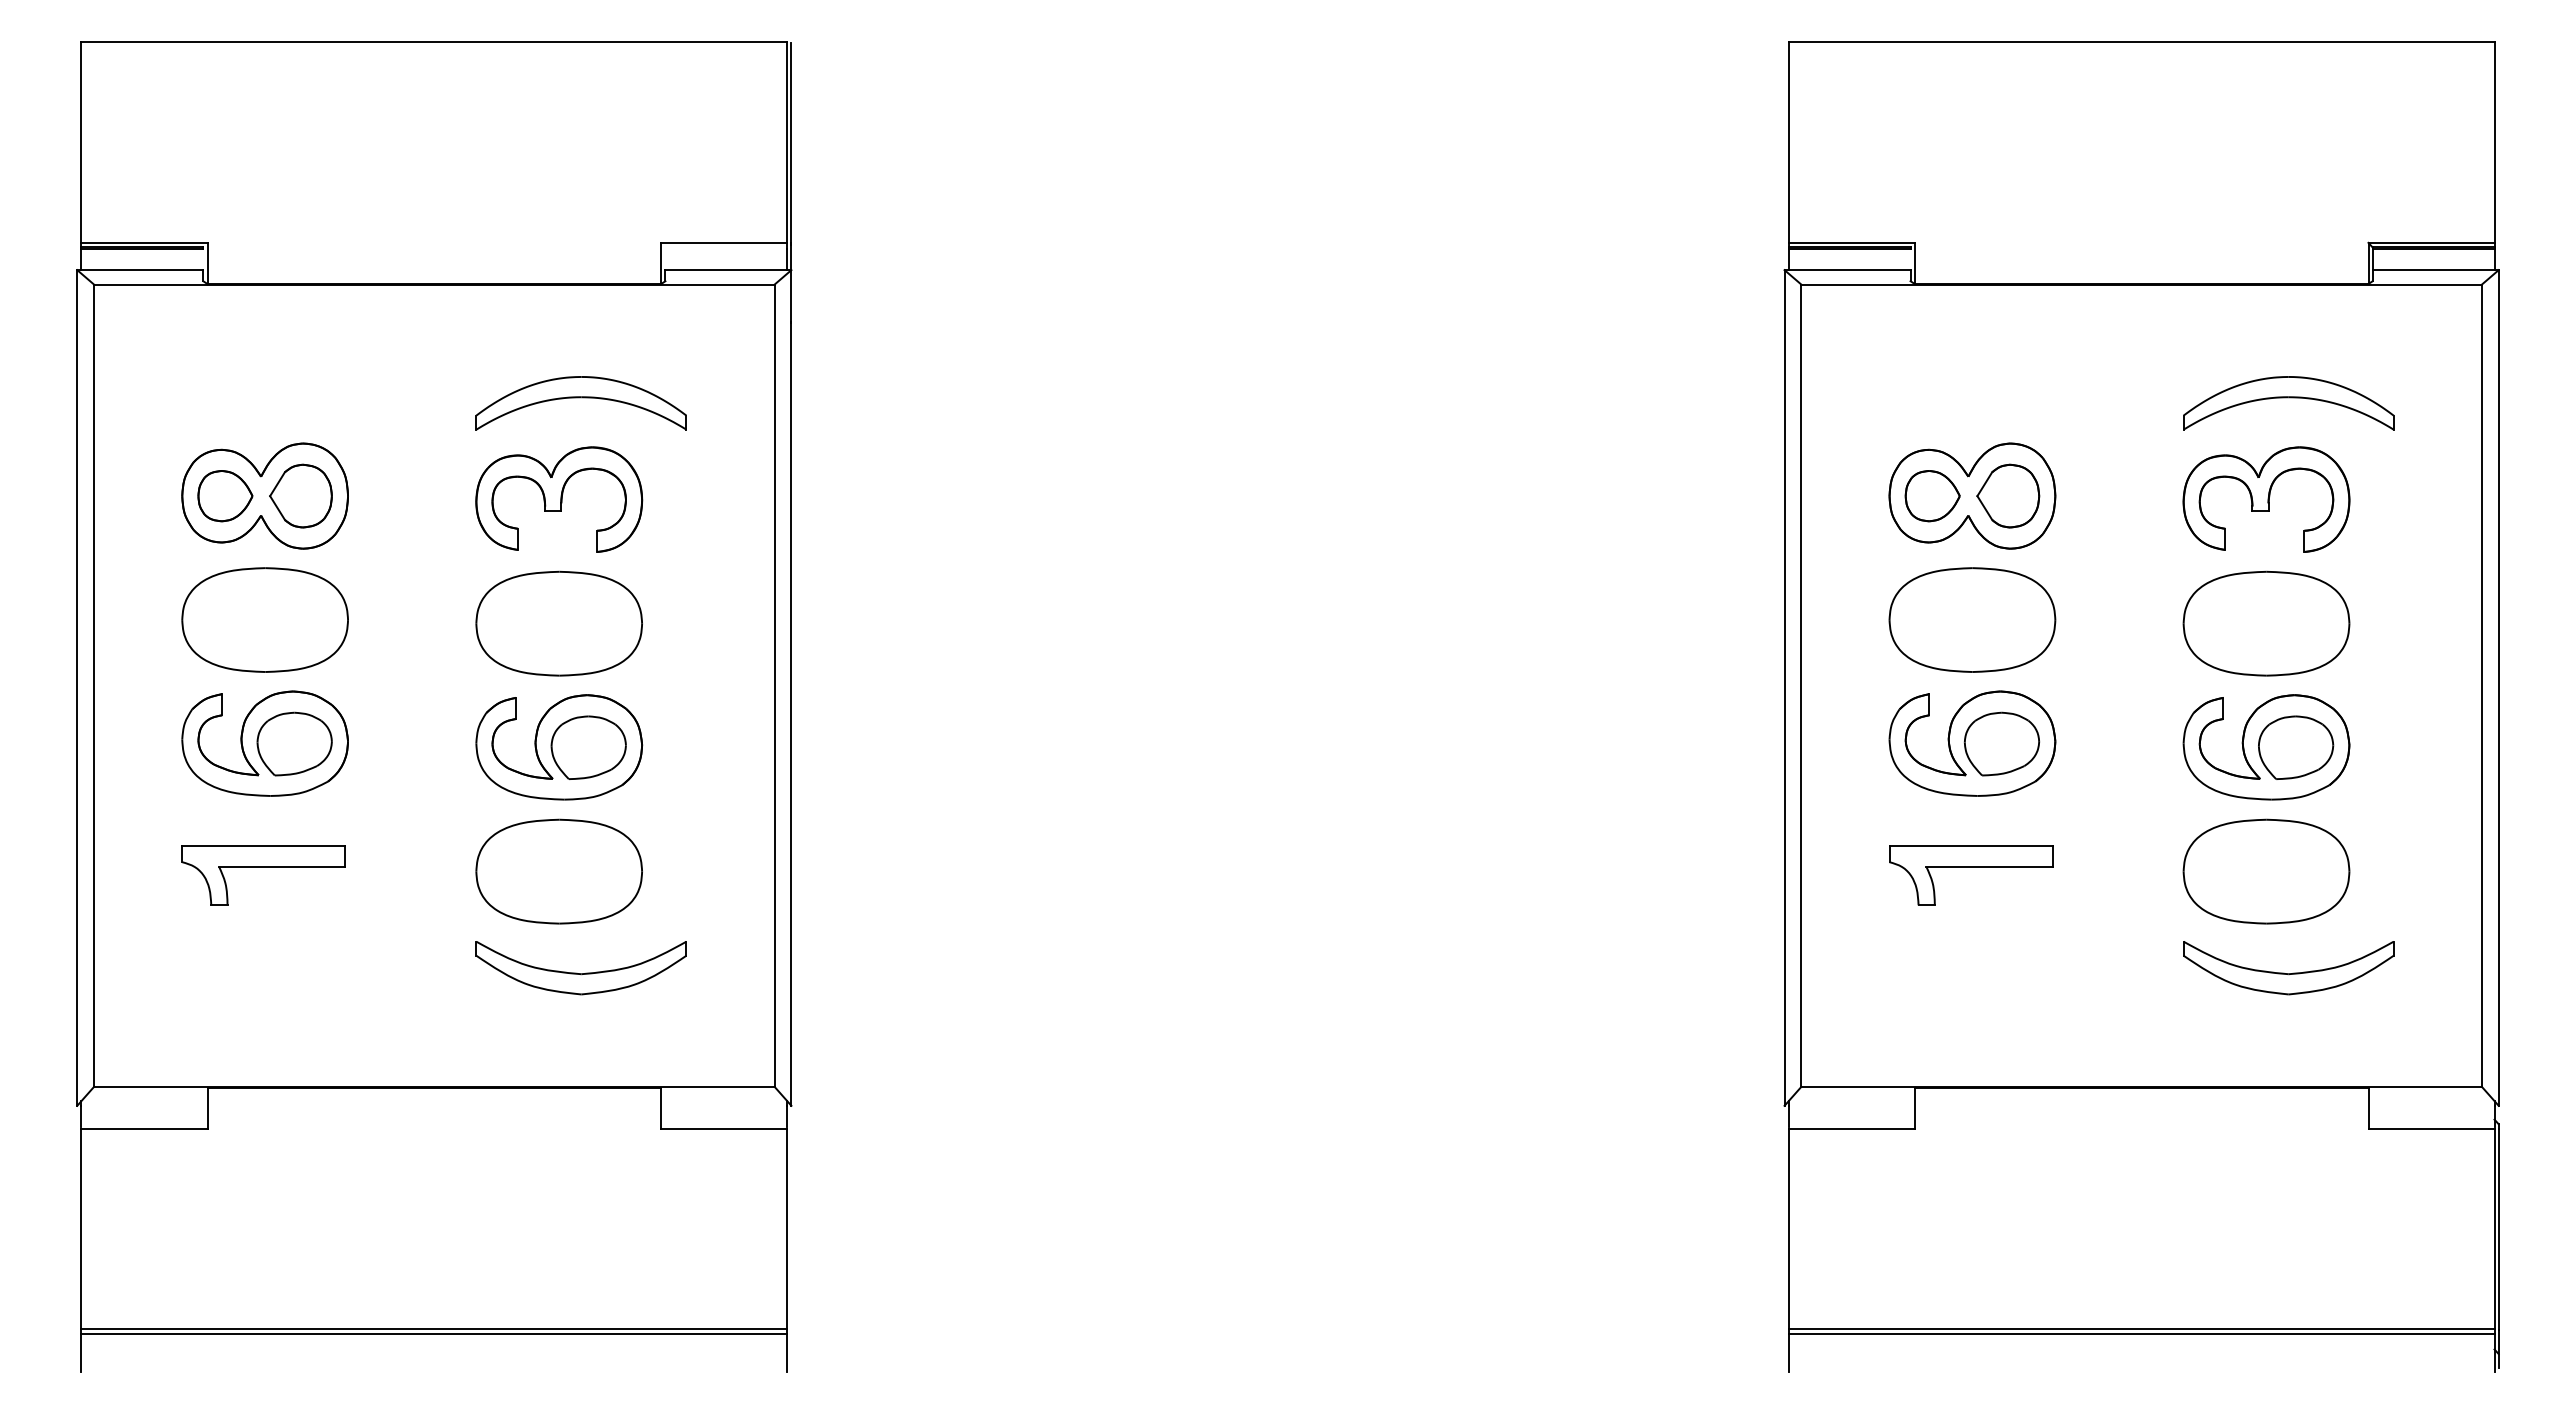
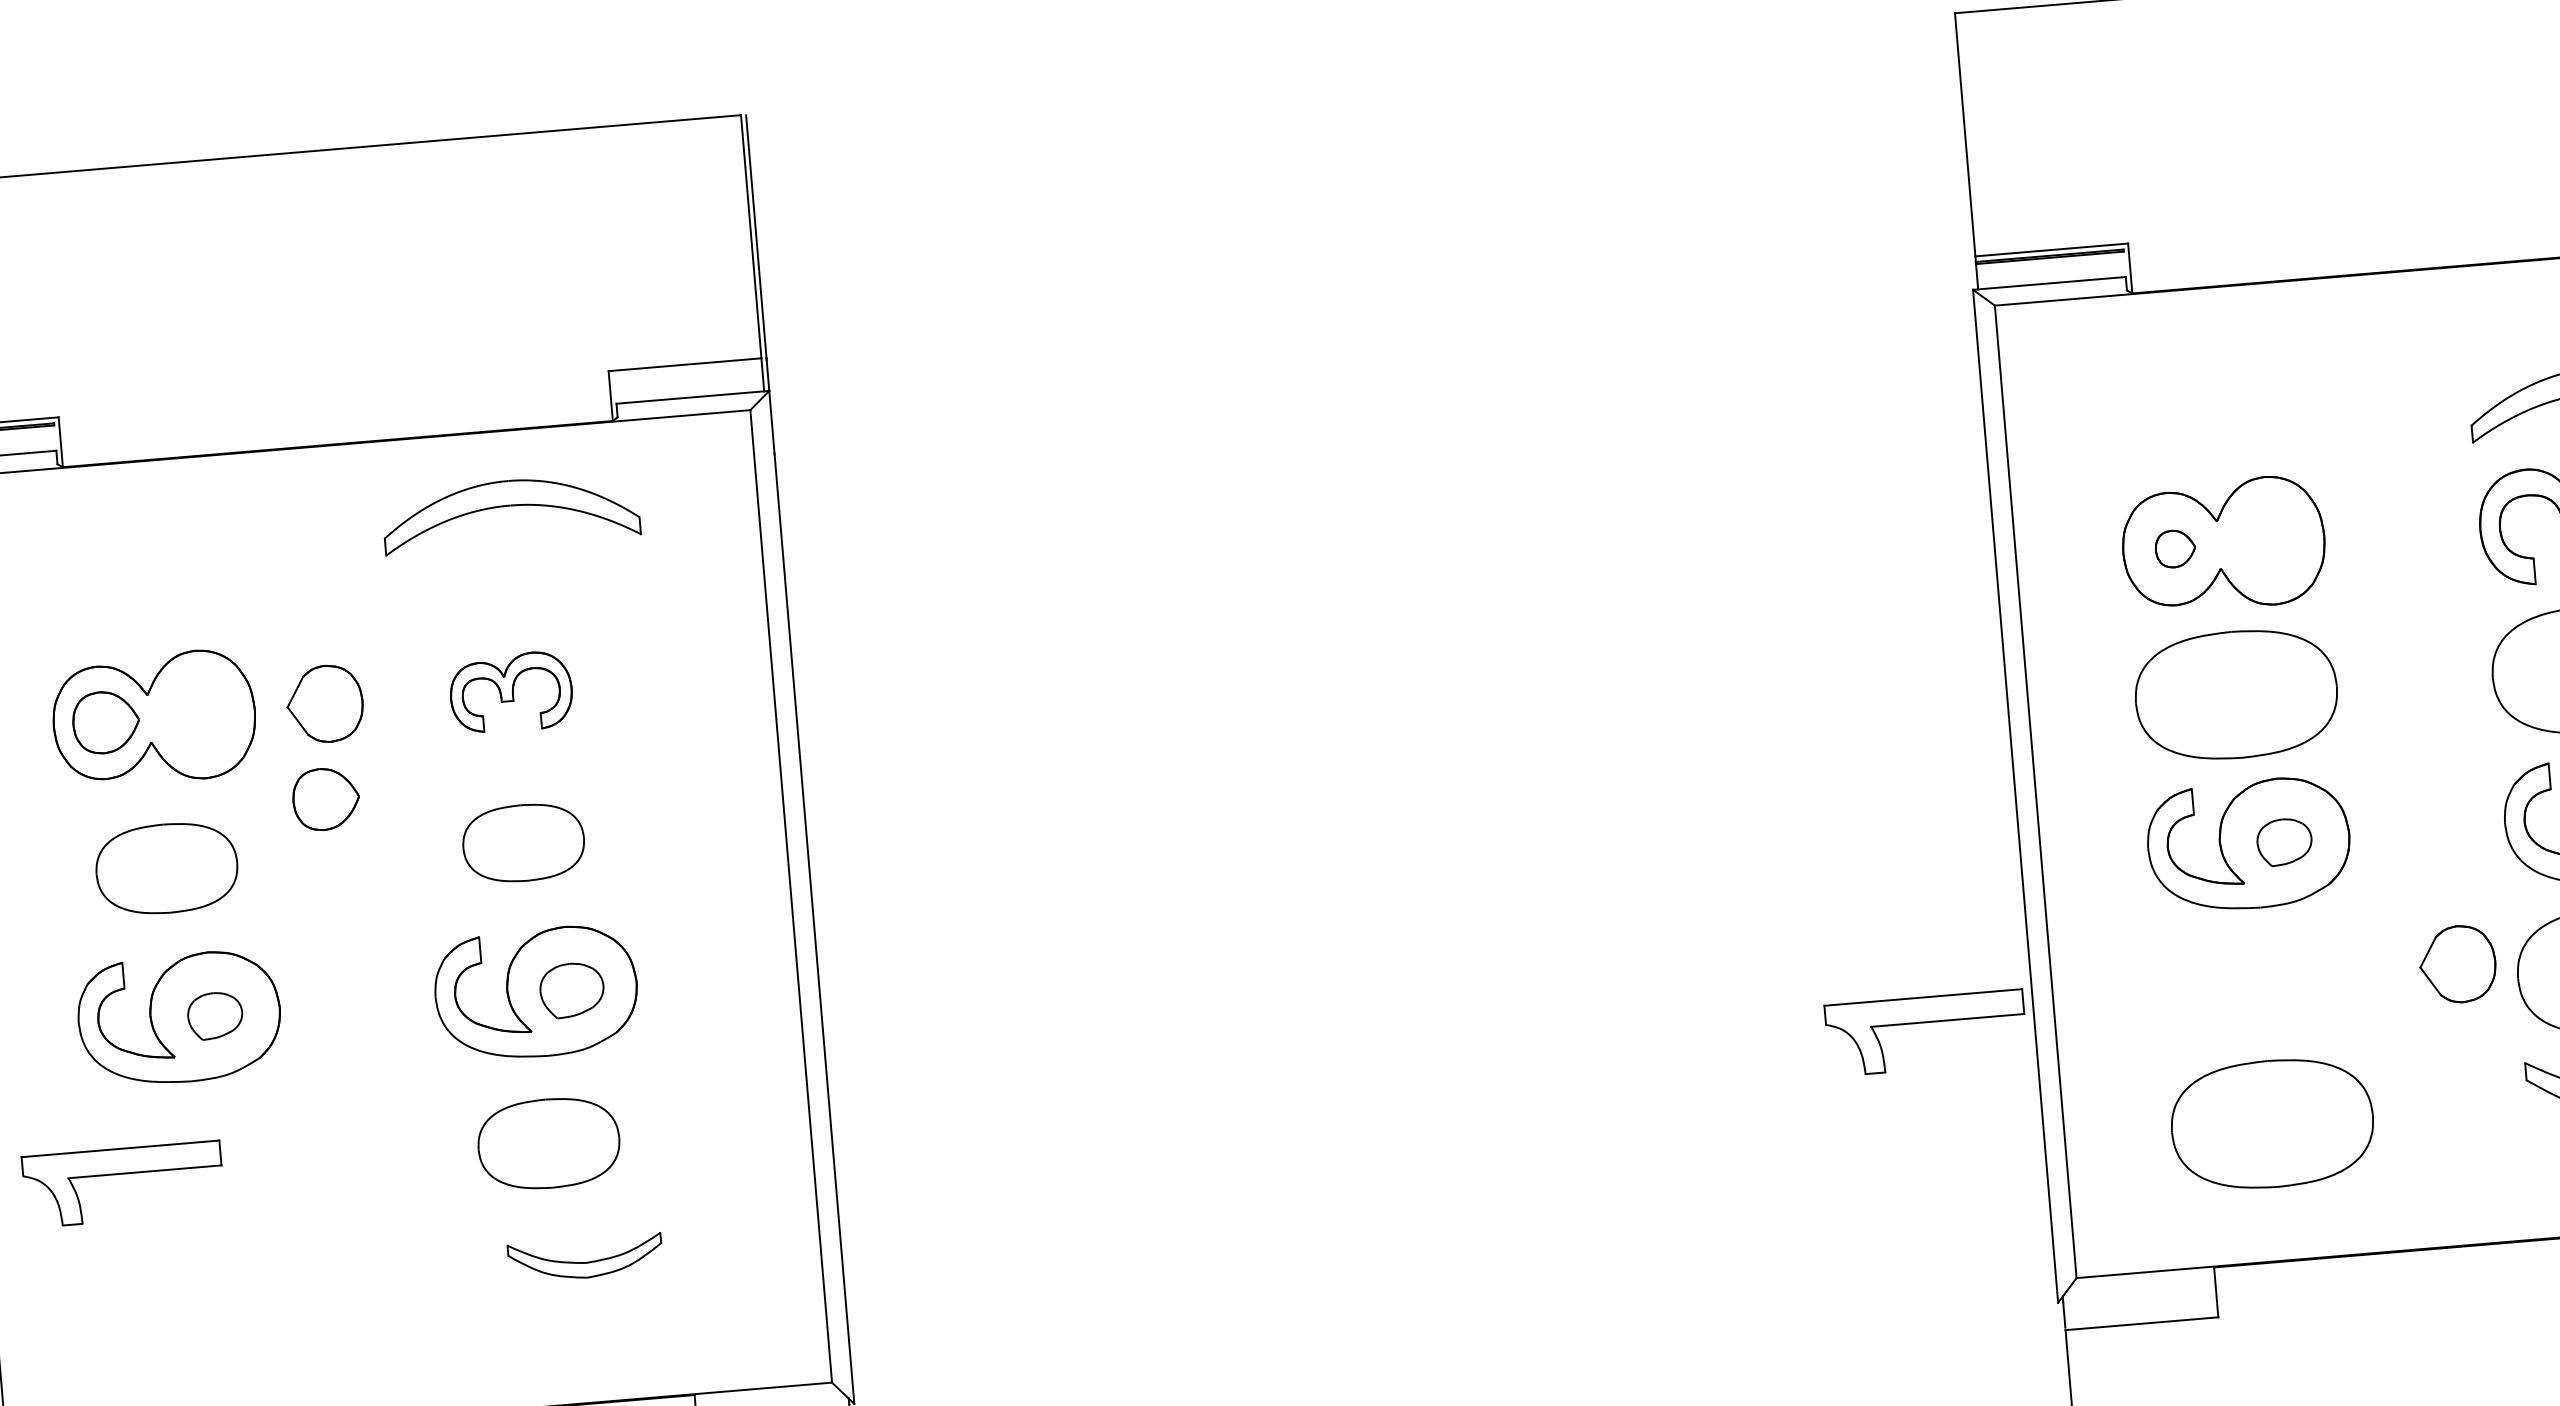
part: (580, 403) -> (509, 513), moved
part: (300, 495) -> (324, 703), moved
part: (2008, 495) -> (2458, 963), moved
part: (1932, 496) -> (2175, 549), size x0.6
part: (559, 499) -> (511, 692), size x0.6
part: (400, 574) -> (326, 799), added
part: (264, 619) -> (166, 868), size x0.7
part: (558, 623) -> (522, 842), size x0.6
part: (294, 743) -> (215, 1015), size x0.6
part: (2001, 743) -> (2284, 841), size x0.6
part: (588, 747) -> (571, 990), size x0.7
part: (263, 867) -> (122, 1174), moved
part: (1971, 867) -> (1925, 1022), moved
part: (558, 871) -> (548, 1143), size x0.7
part: (580, 968) -> (584, 1258), size x0.6
part: (1972, 973) -> (2272, 1123), added

